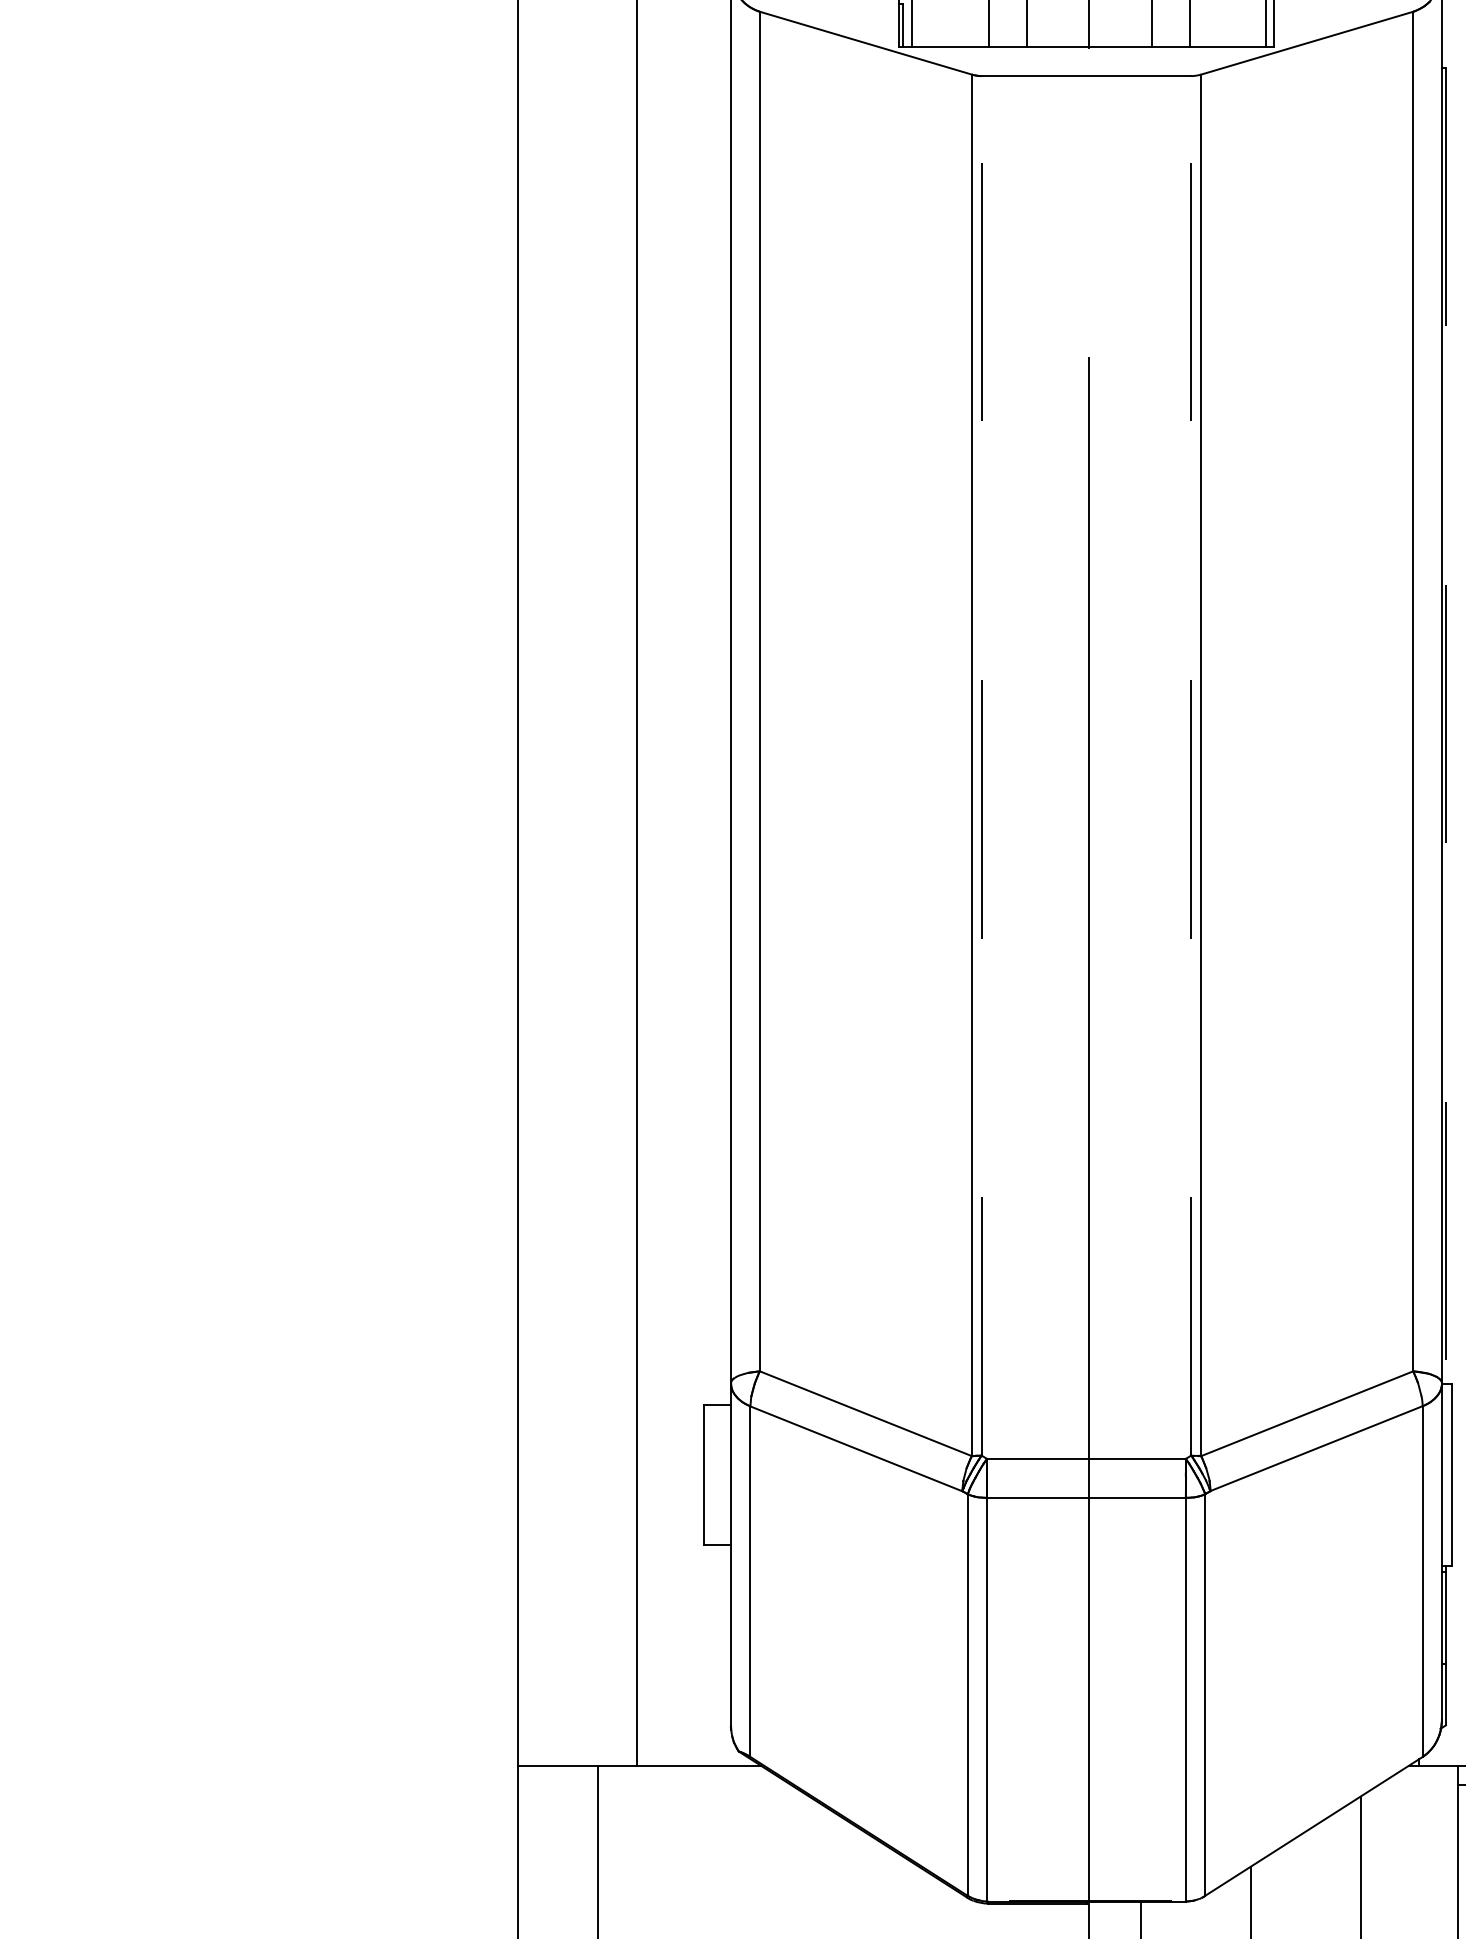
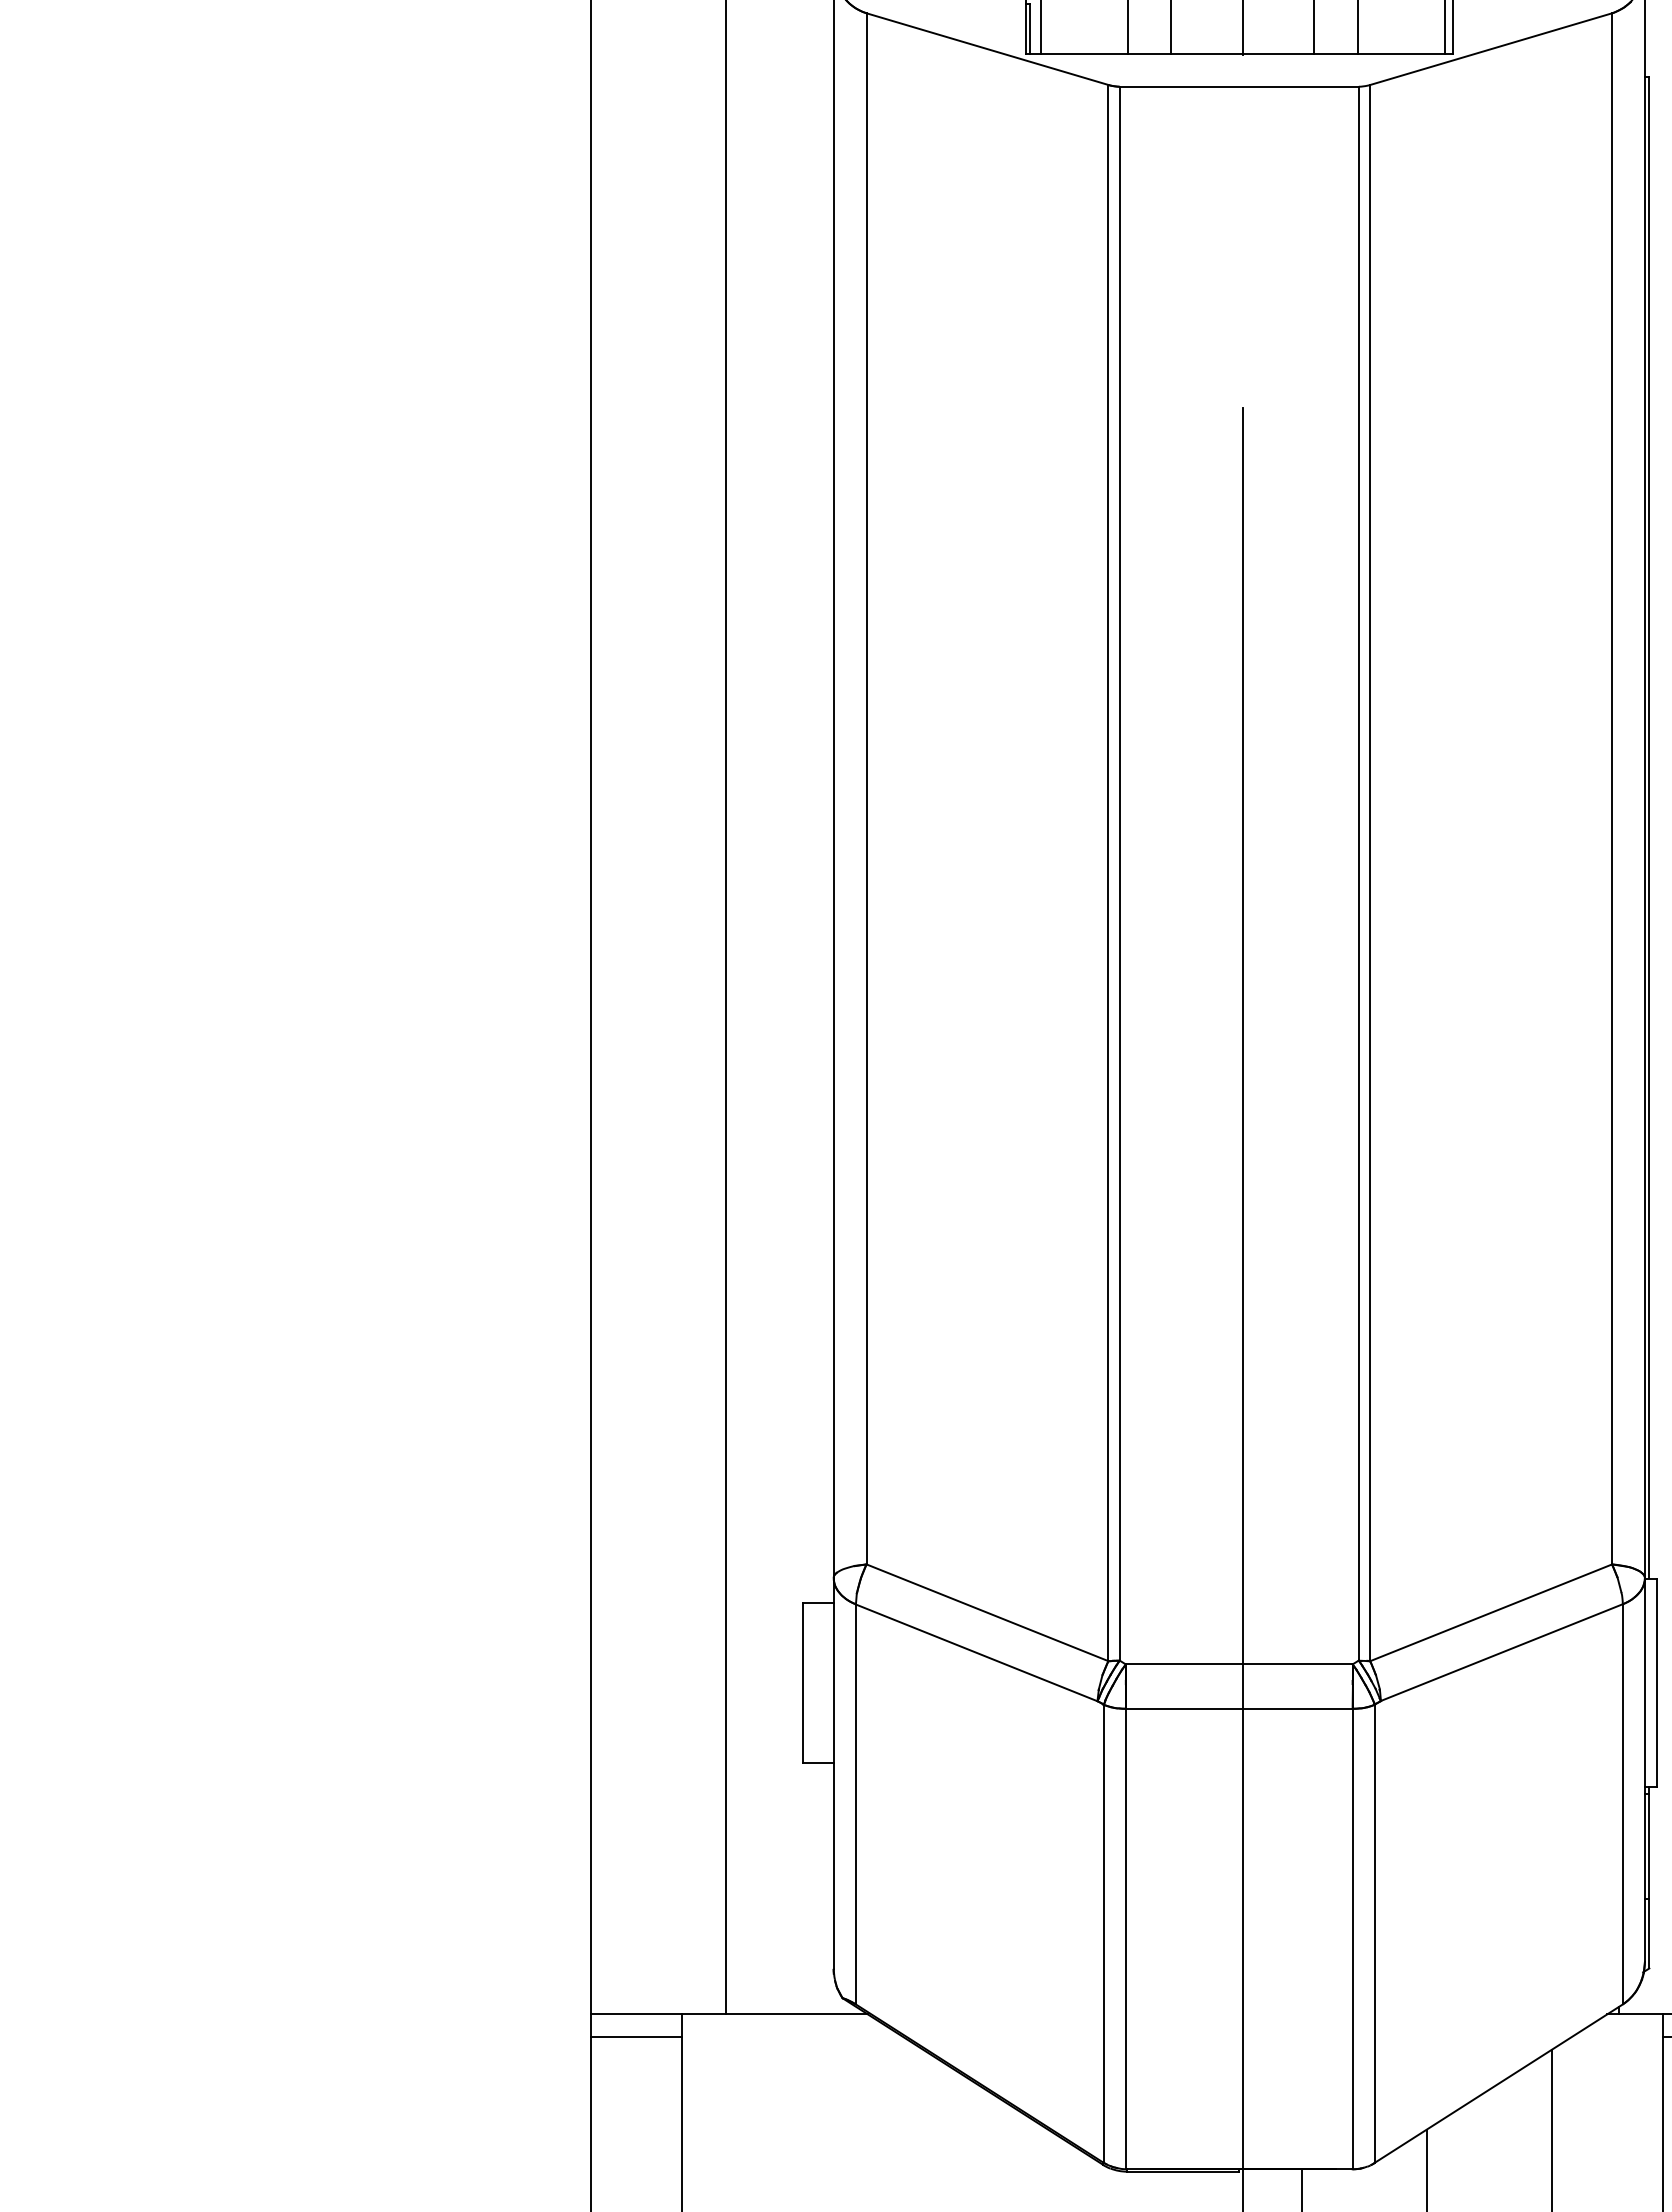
line: (1446, 725) -> (1649, 827), dashed -> solid
line: (981, 765) -> (1119, 873), dashed -> solid
line: (1190, 765) -> (1358, 873), dashed -> solid
line: (558, 1785) -> (636, 2036), added

